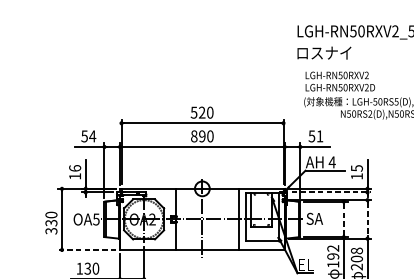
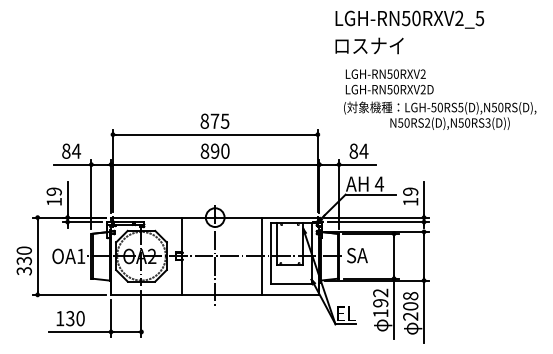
text: (201, 112) -> (214, 120), 520 -> 875
text: (84, 135) -> (66, 150), 54 -> 84
text: (315, 135) -> (358, 150), 51 -> 84
text: (74, 168) -> (53, 191), 16 -> 19
text: (356, 168) -> (410, 191), 15 -> 19
line: (332, 192) -> (379, 222), dashed -> solid
text: (95, 219) -> (80, 256), OA5 -> OA1
line: (344, 219) -> (394, 256), dashed -> solid
line: (367, 219) -> (424, 256), dashed -> solid
line: (87, 249) -> (69, 294), dashed -> solid

